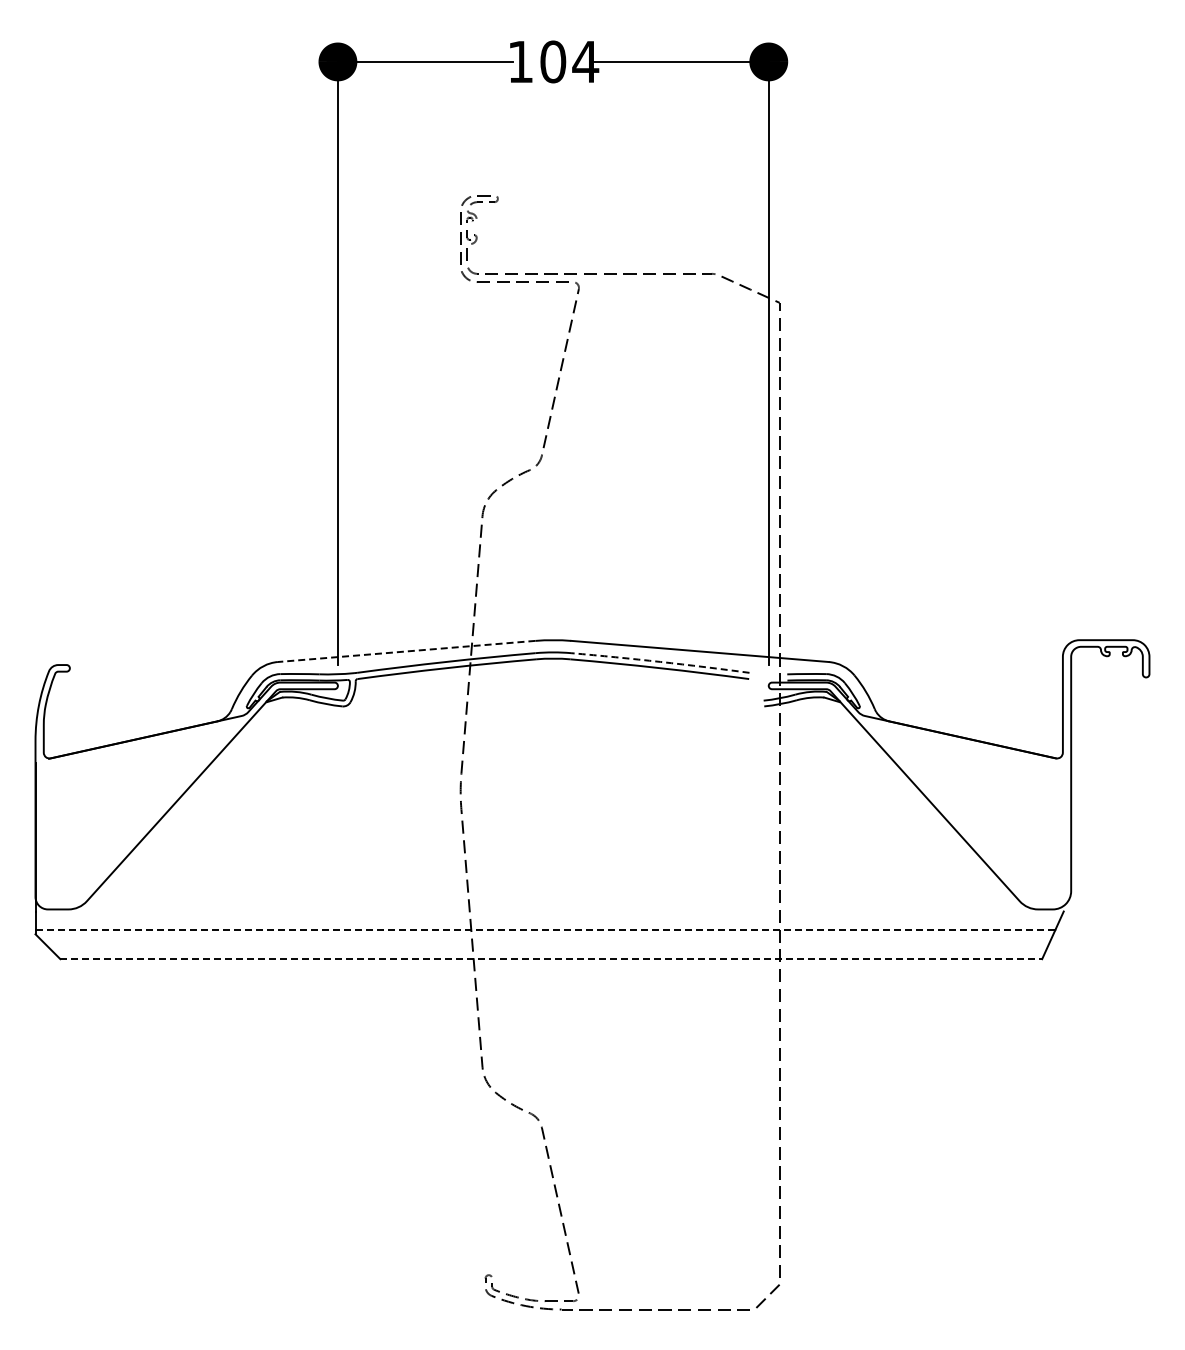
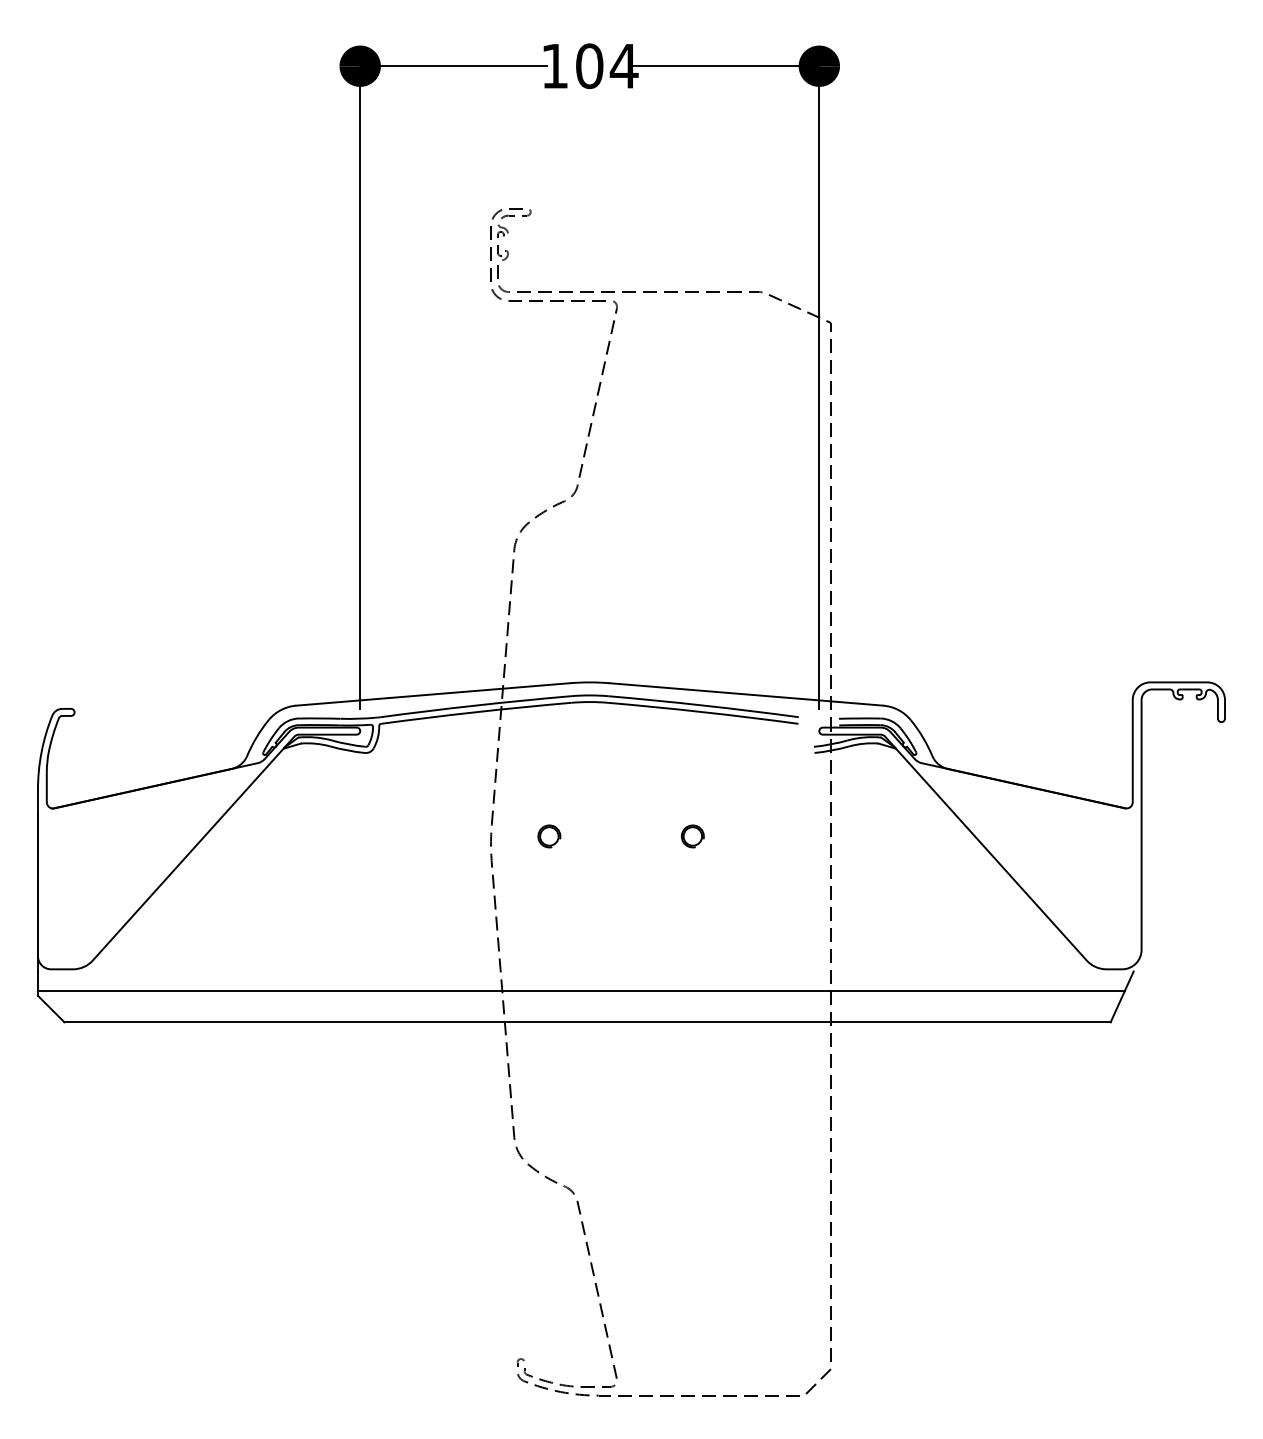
line: (406, 651) -> (433, 694), dashed -> solid
arc: (660, 661) -> (703, 705), dashed -> solid
part: (515, 784) -> (549, 836), added
part: (649, 784) -> (692, 836), added
line: (545, 930) -> (581, 991), dashed -> solid
line: (551, 959) -> (587, 1022), dashed -> solid

